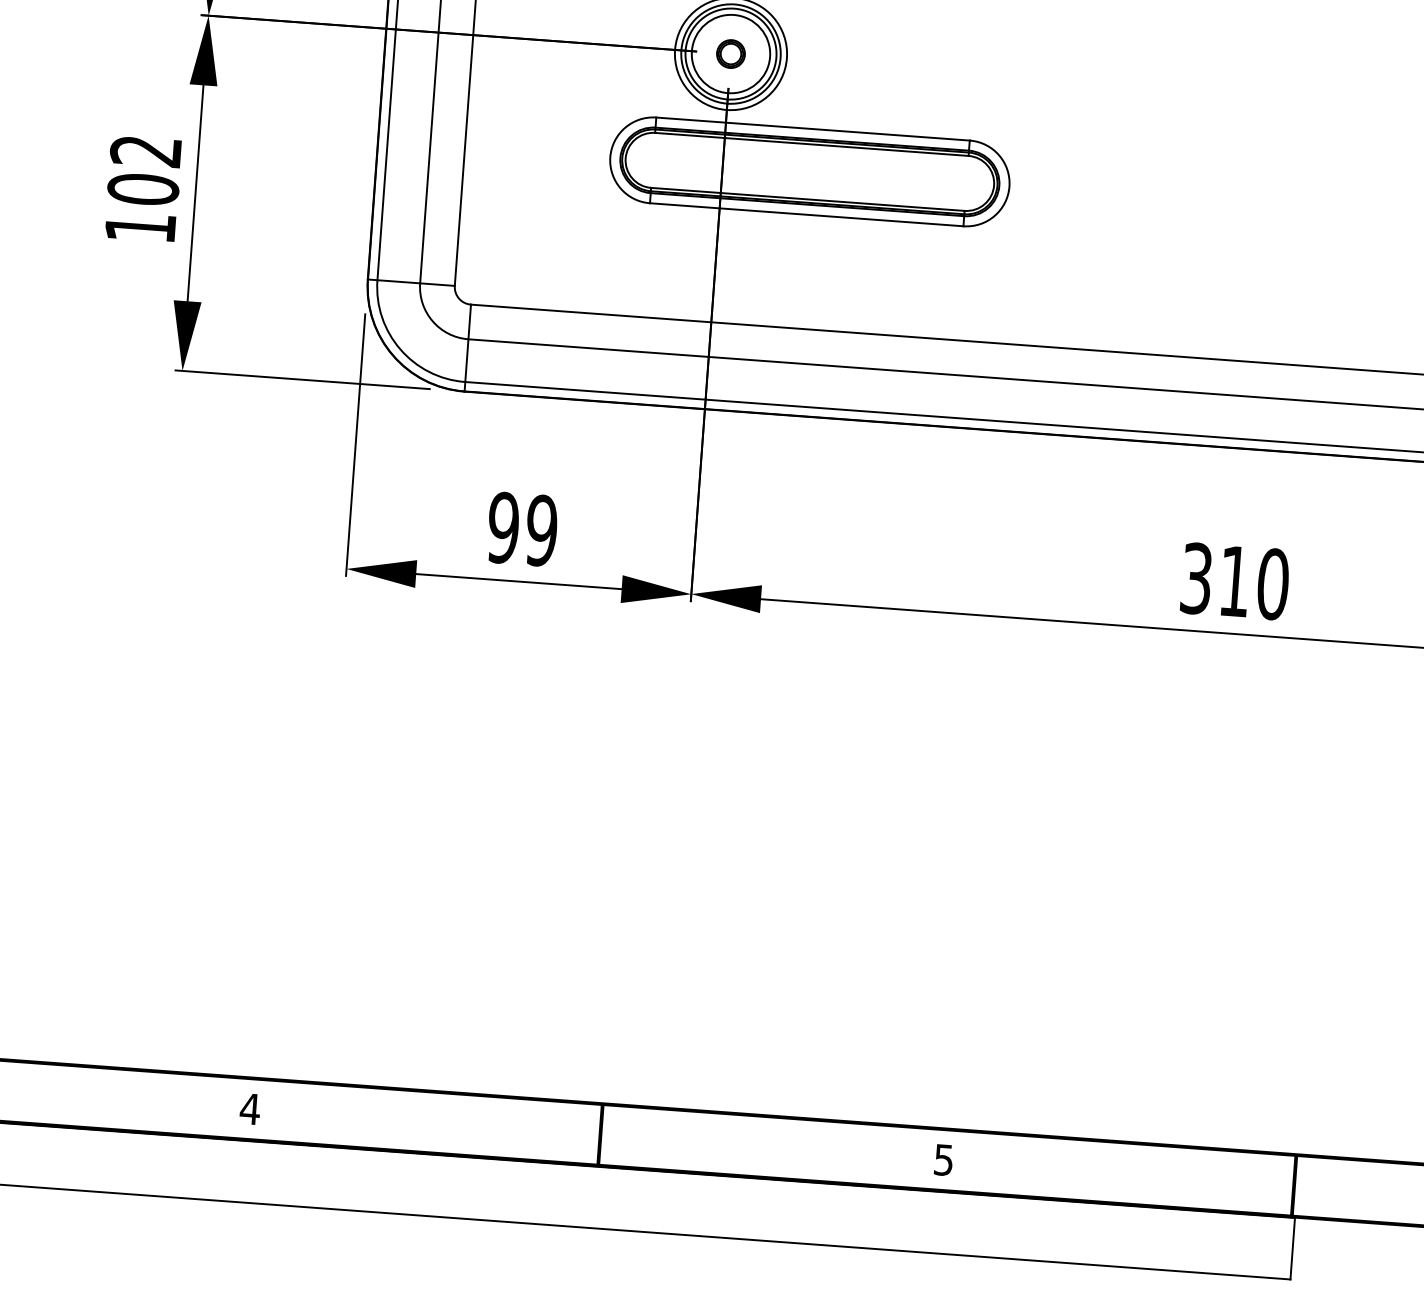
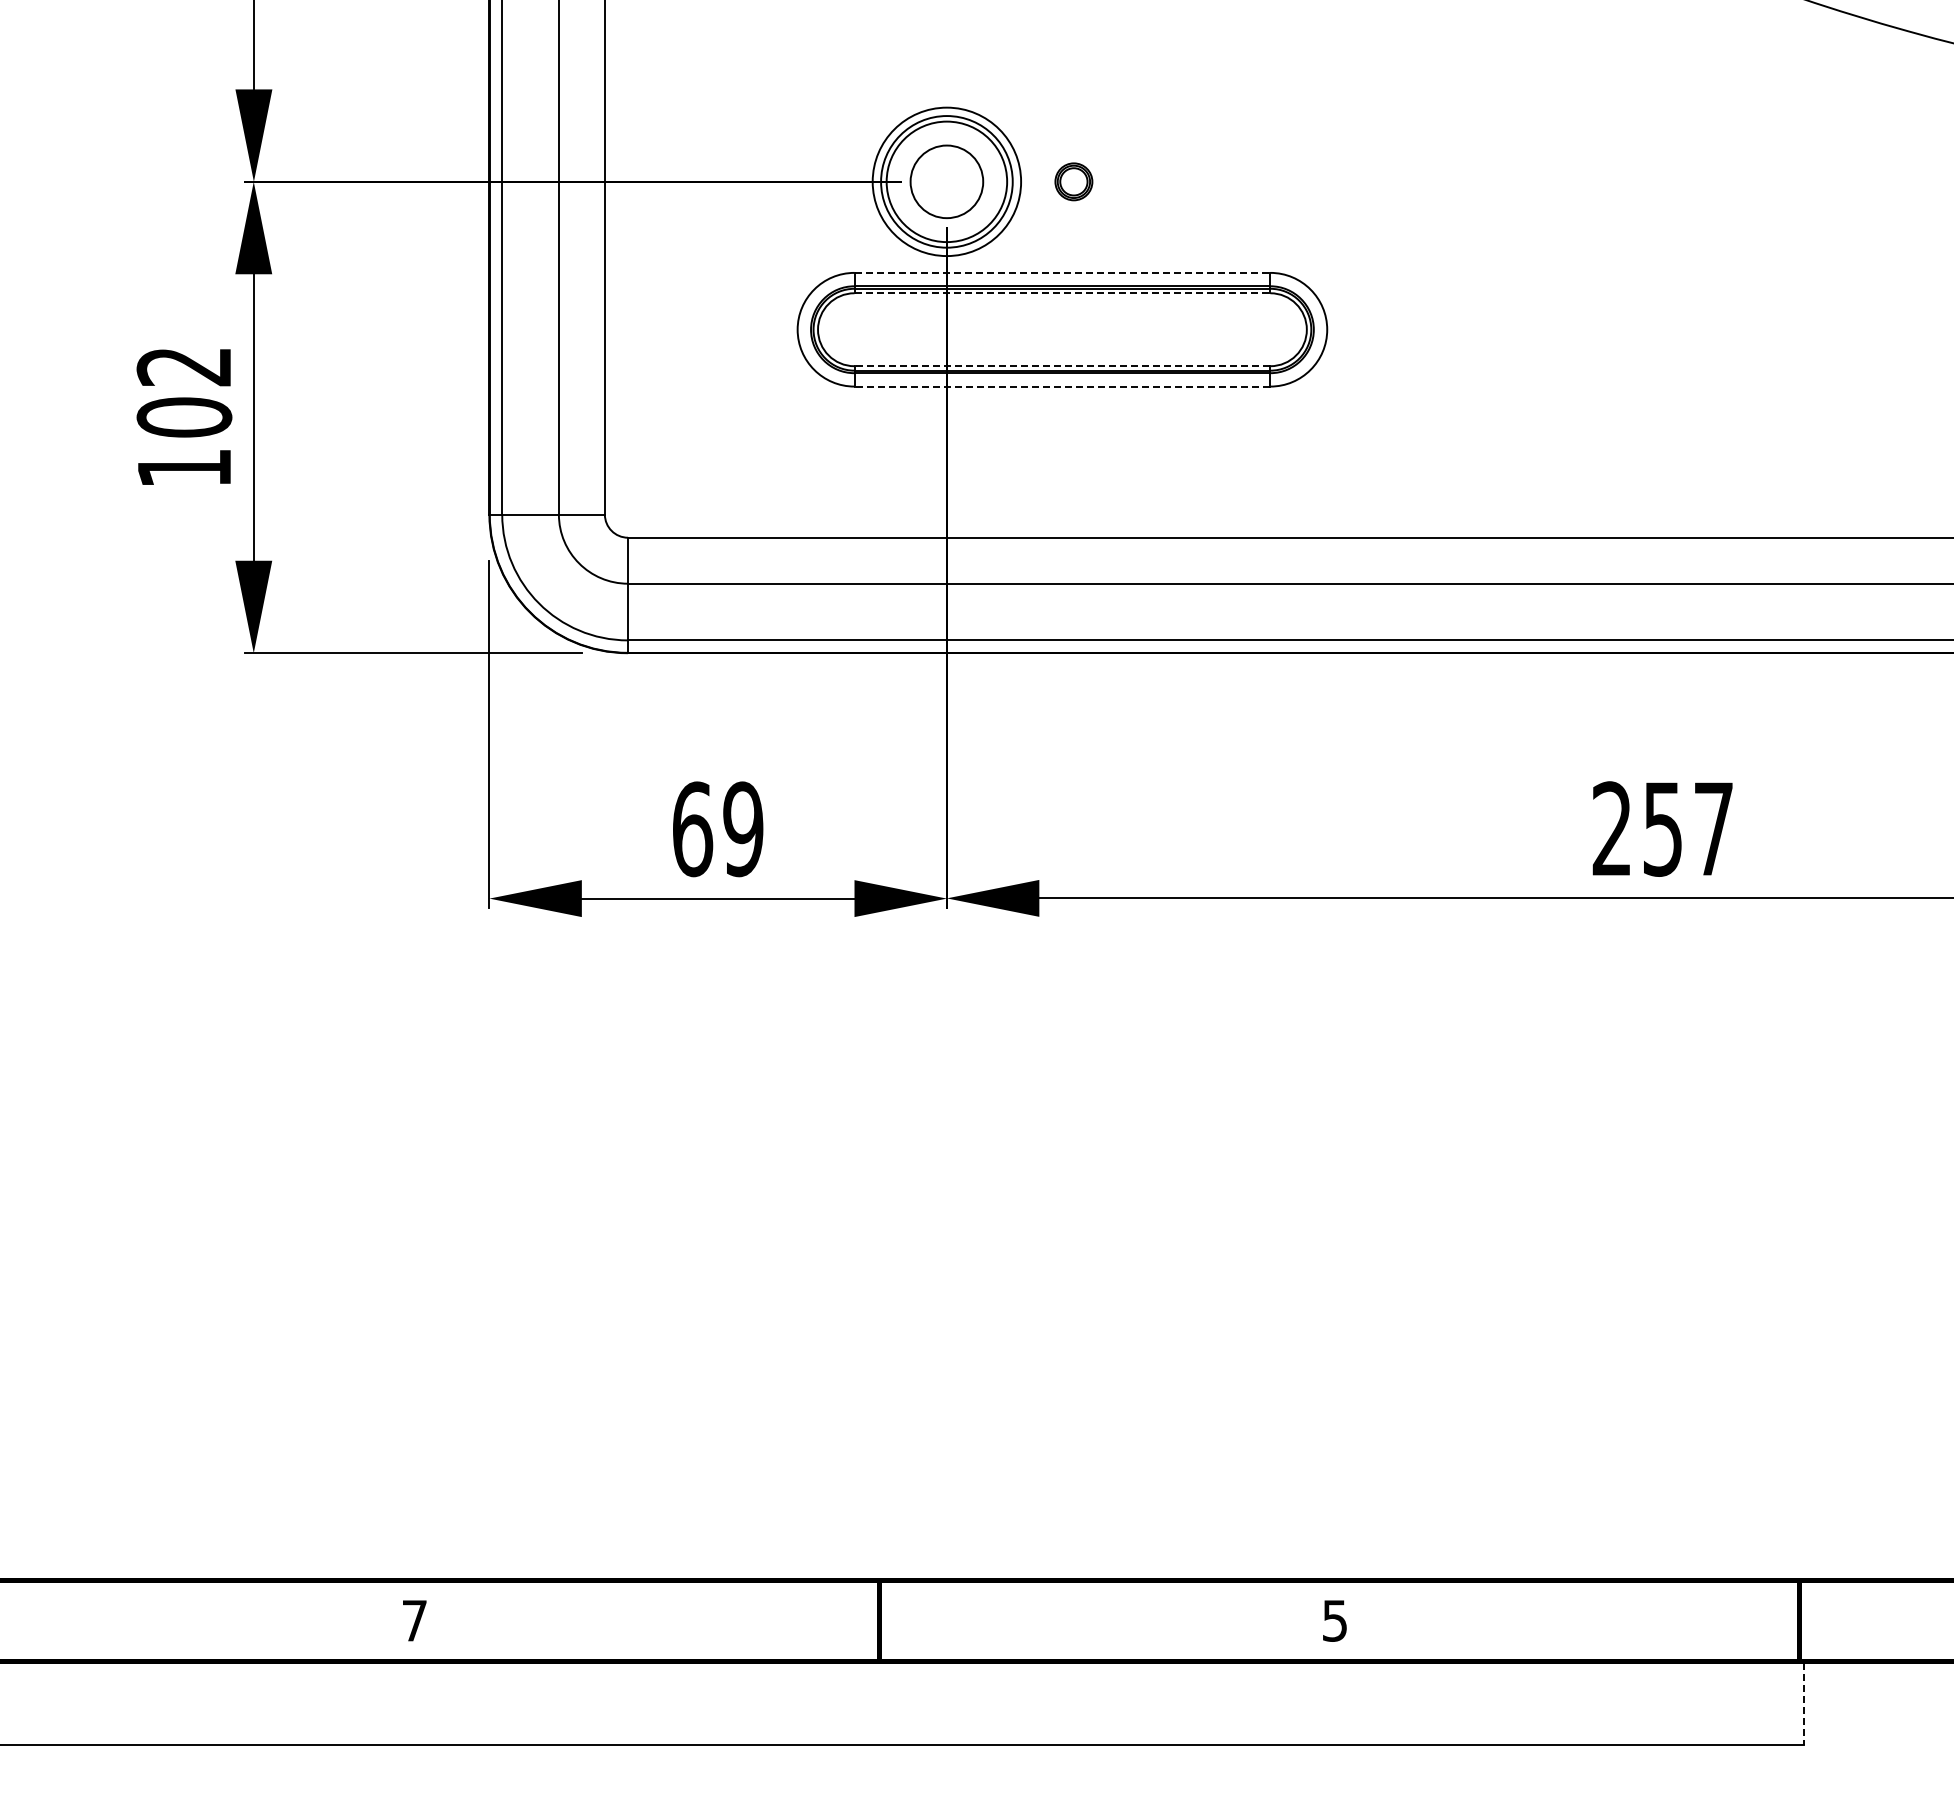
circle: (730, 53) -> (946, 181), size x0.7
part: (730, 53) -> (1073, 181), moved
line: (813, 128) -> (1062, 272), solid -> dashed
line: (811, 144) -> (1062, 293), solid -> dashed
line: (807, 199) -> (1062, 366), solid -> dashed
line: (806, 214) -> (1062, 386), solid -> dashed
text: (503, 528) -> (692, 829), 99 -> 69
text: (1234, 581) -> (1662, 828), 310 -> 257
text: (250, 1108) -> (414, 1620), 4 -> 7
line: (1293, 1249) -> (1804, 1704), solid -> dashed

